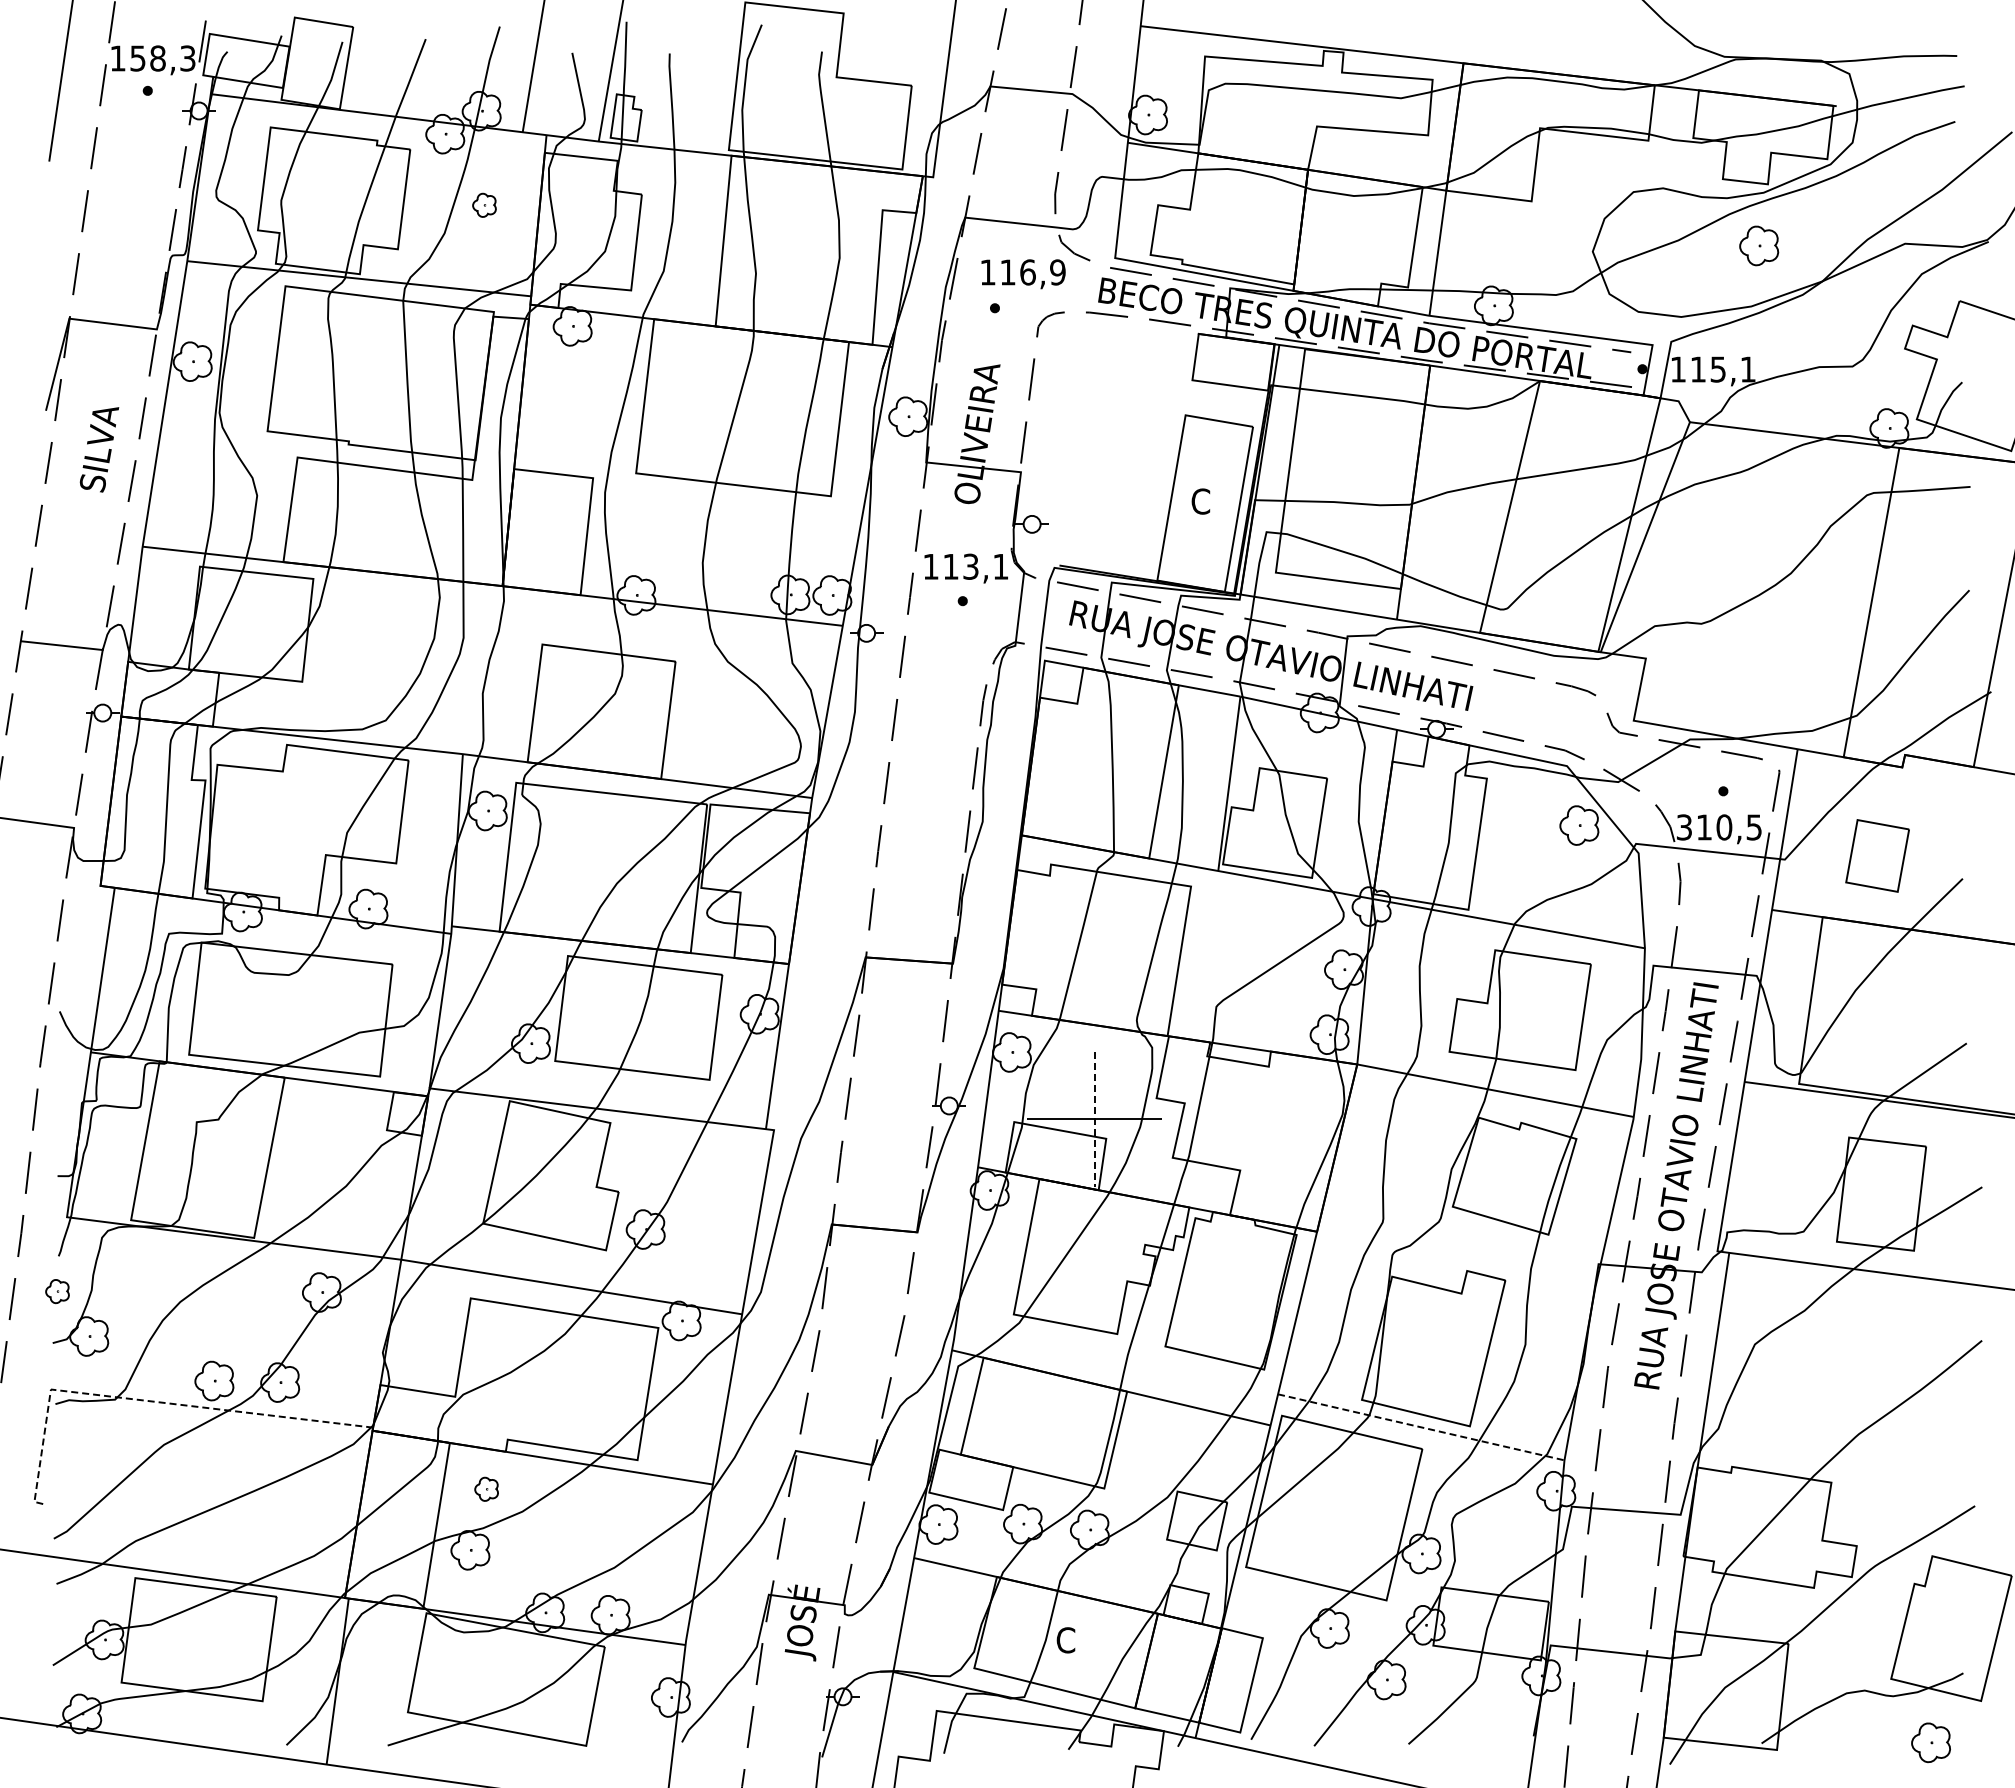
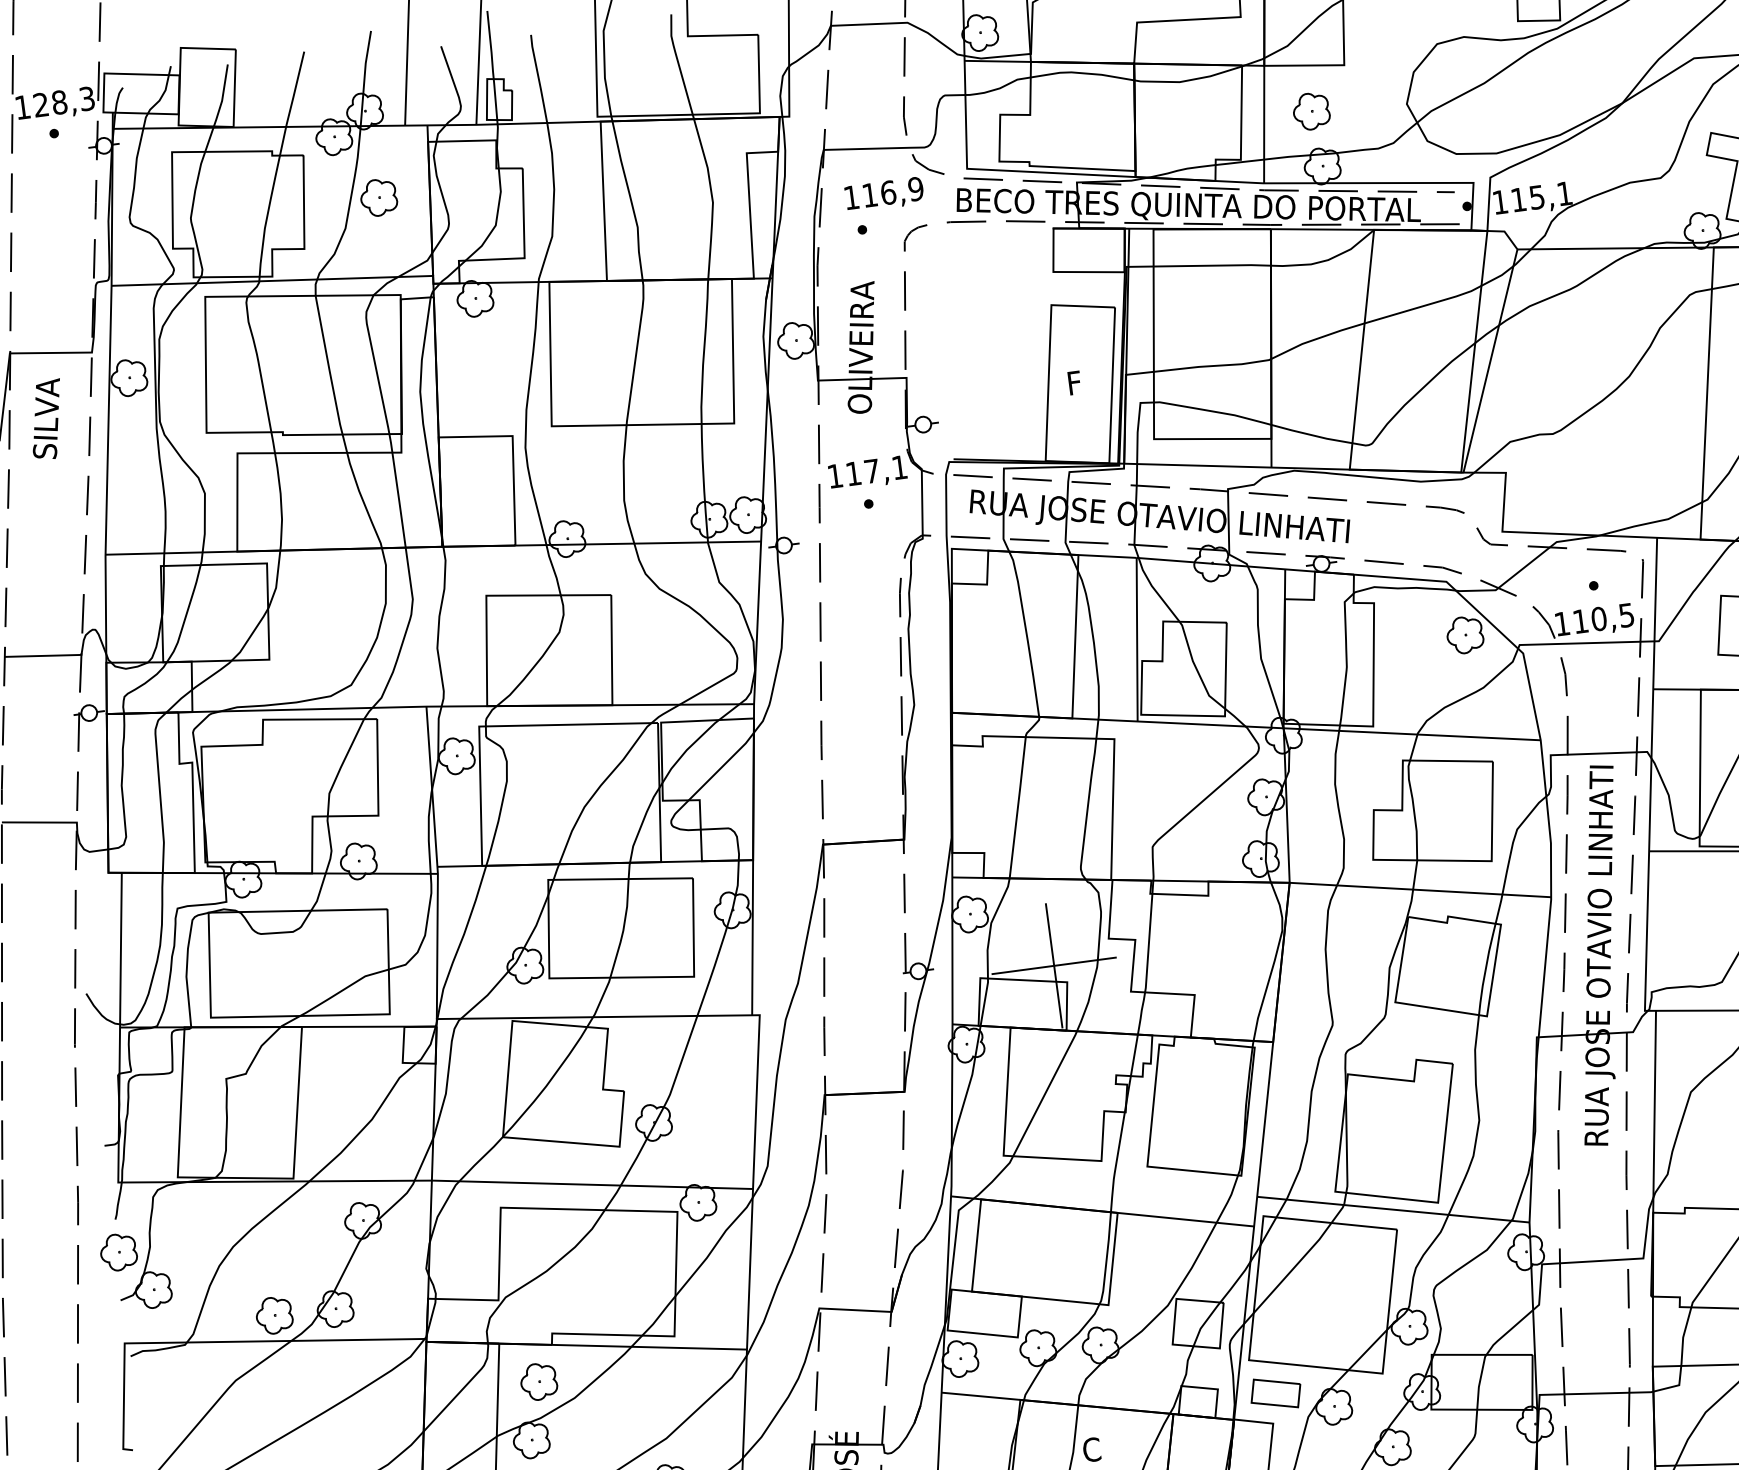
text: (137, 58) -> (40, 105), 158,3 -> 128,3
part: (484, 205) -> (378, 197), size x1.67
part: (1759, 245) -> (1311, 110), moved
text: (99, 449) -> (47, 419), moved
text: (1200, 501) -> (1075, 382), C -> F
text: (970, 566) -> (871, 471), 113,1 -> 117,1
text: (1684, 827) -> (1562, 623), 310,5 -> 110,5
line: (1094, 1119) -> (1054, 965), dashed -> solid
part: (57, 1291) -> (118, 1252), size x1.67
line: (149, 1401) -> (217, 1342), dashed -> solid
line: (1421, 1427) -> (1393, 1209), dashed -> solid
part: (486, 1489) -> (538, 1382), size x1.67
part: (1269, 1606) -> (1275, 1393), added

